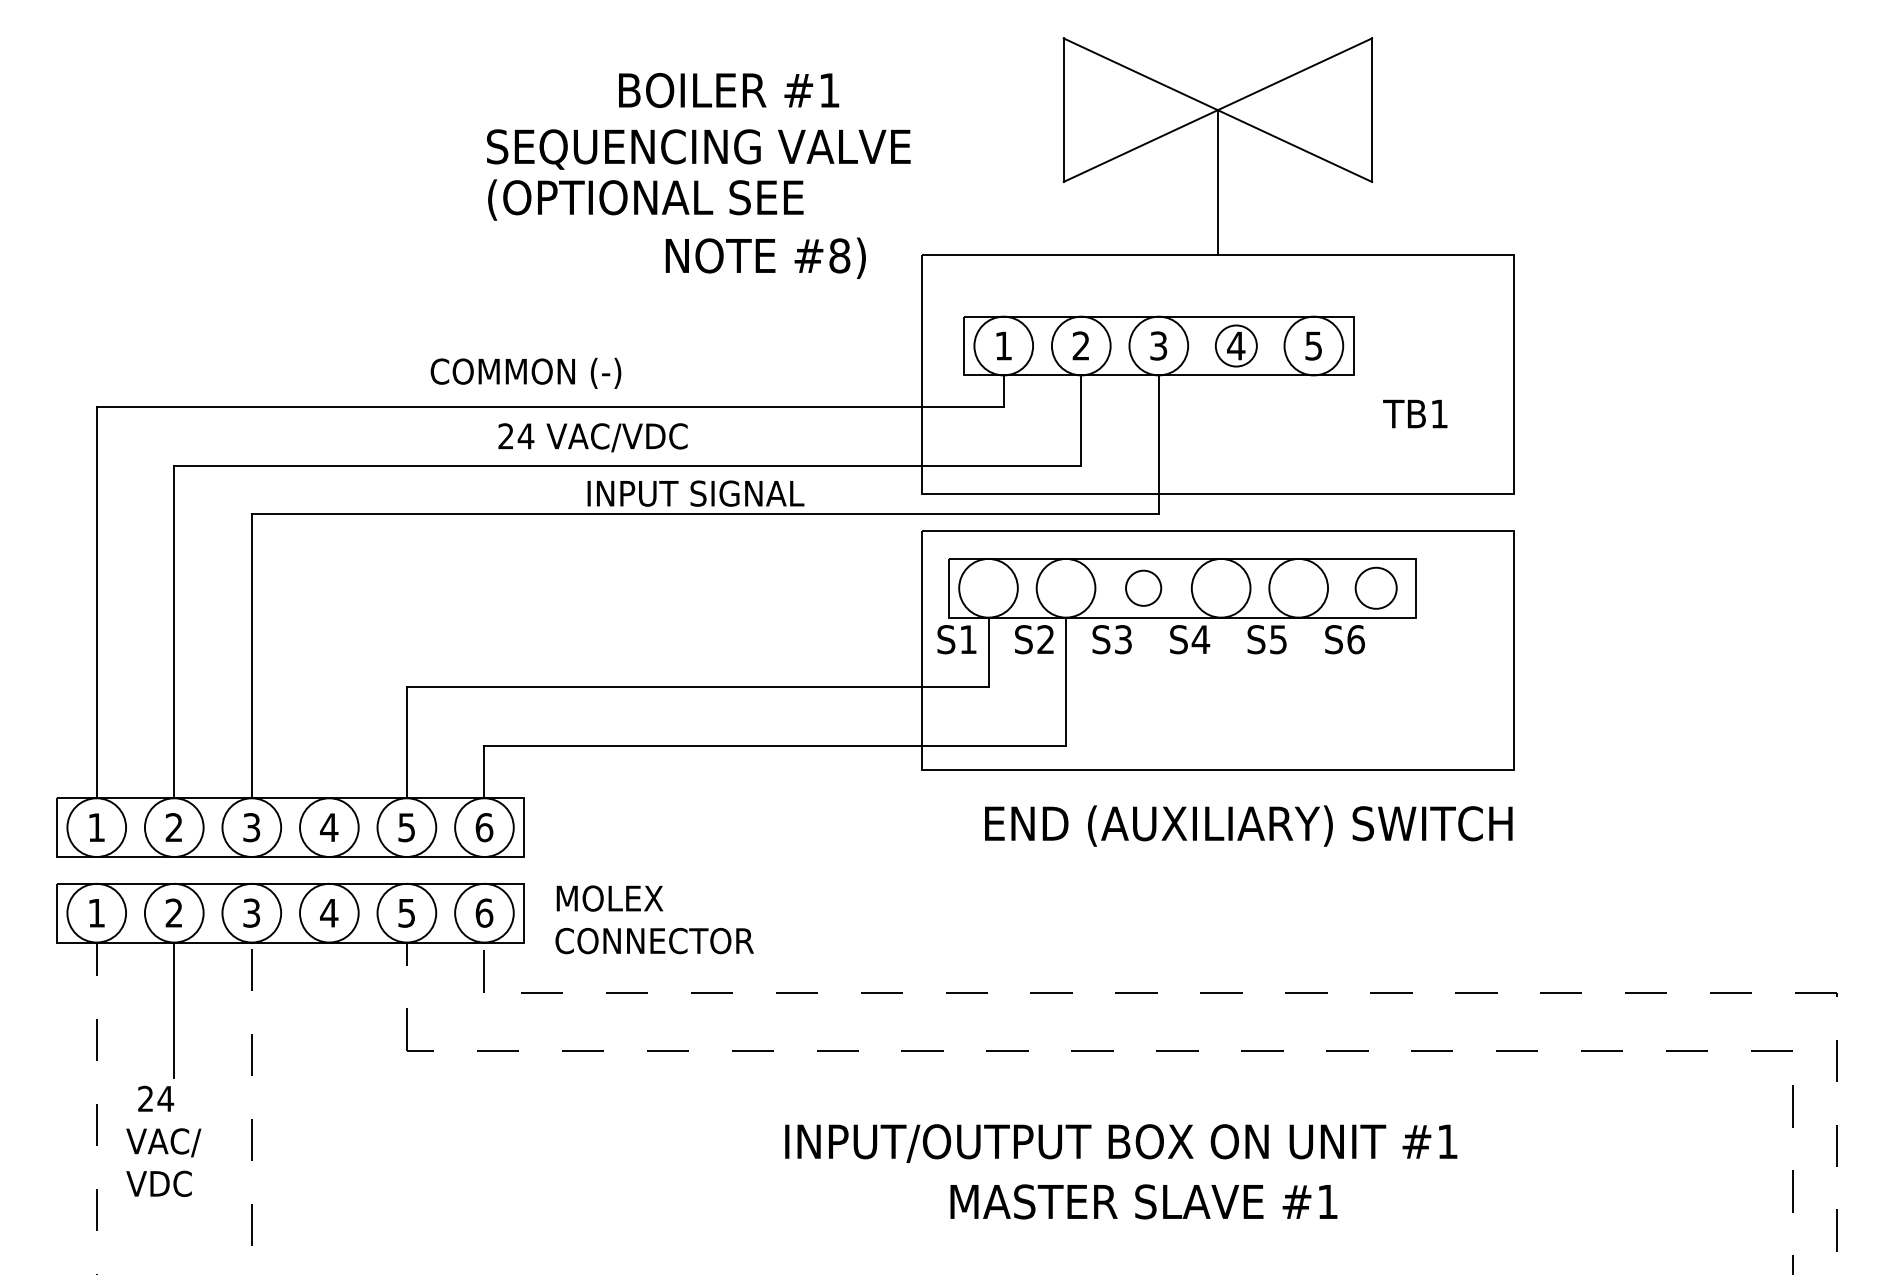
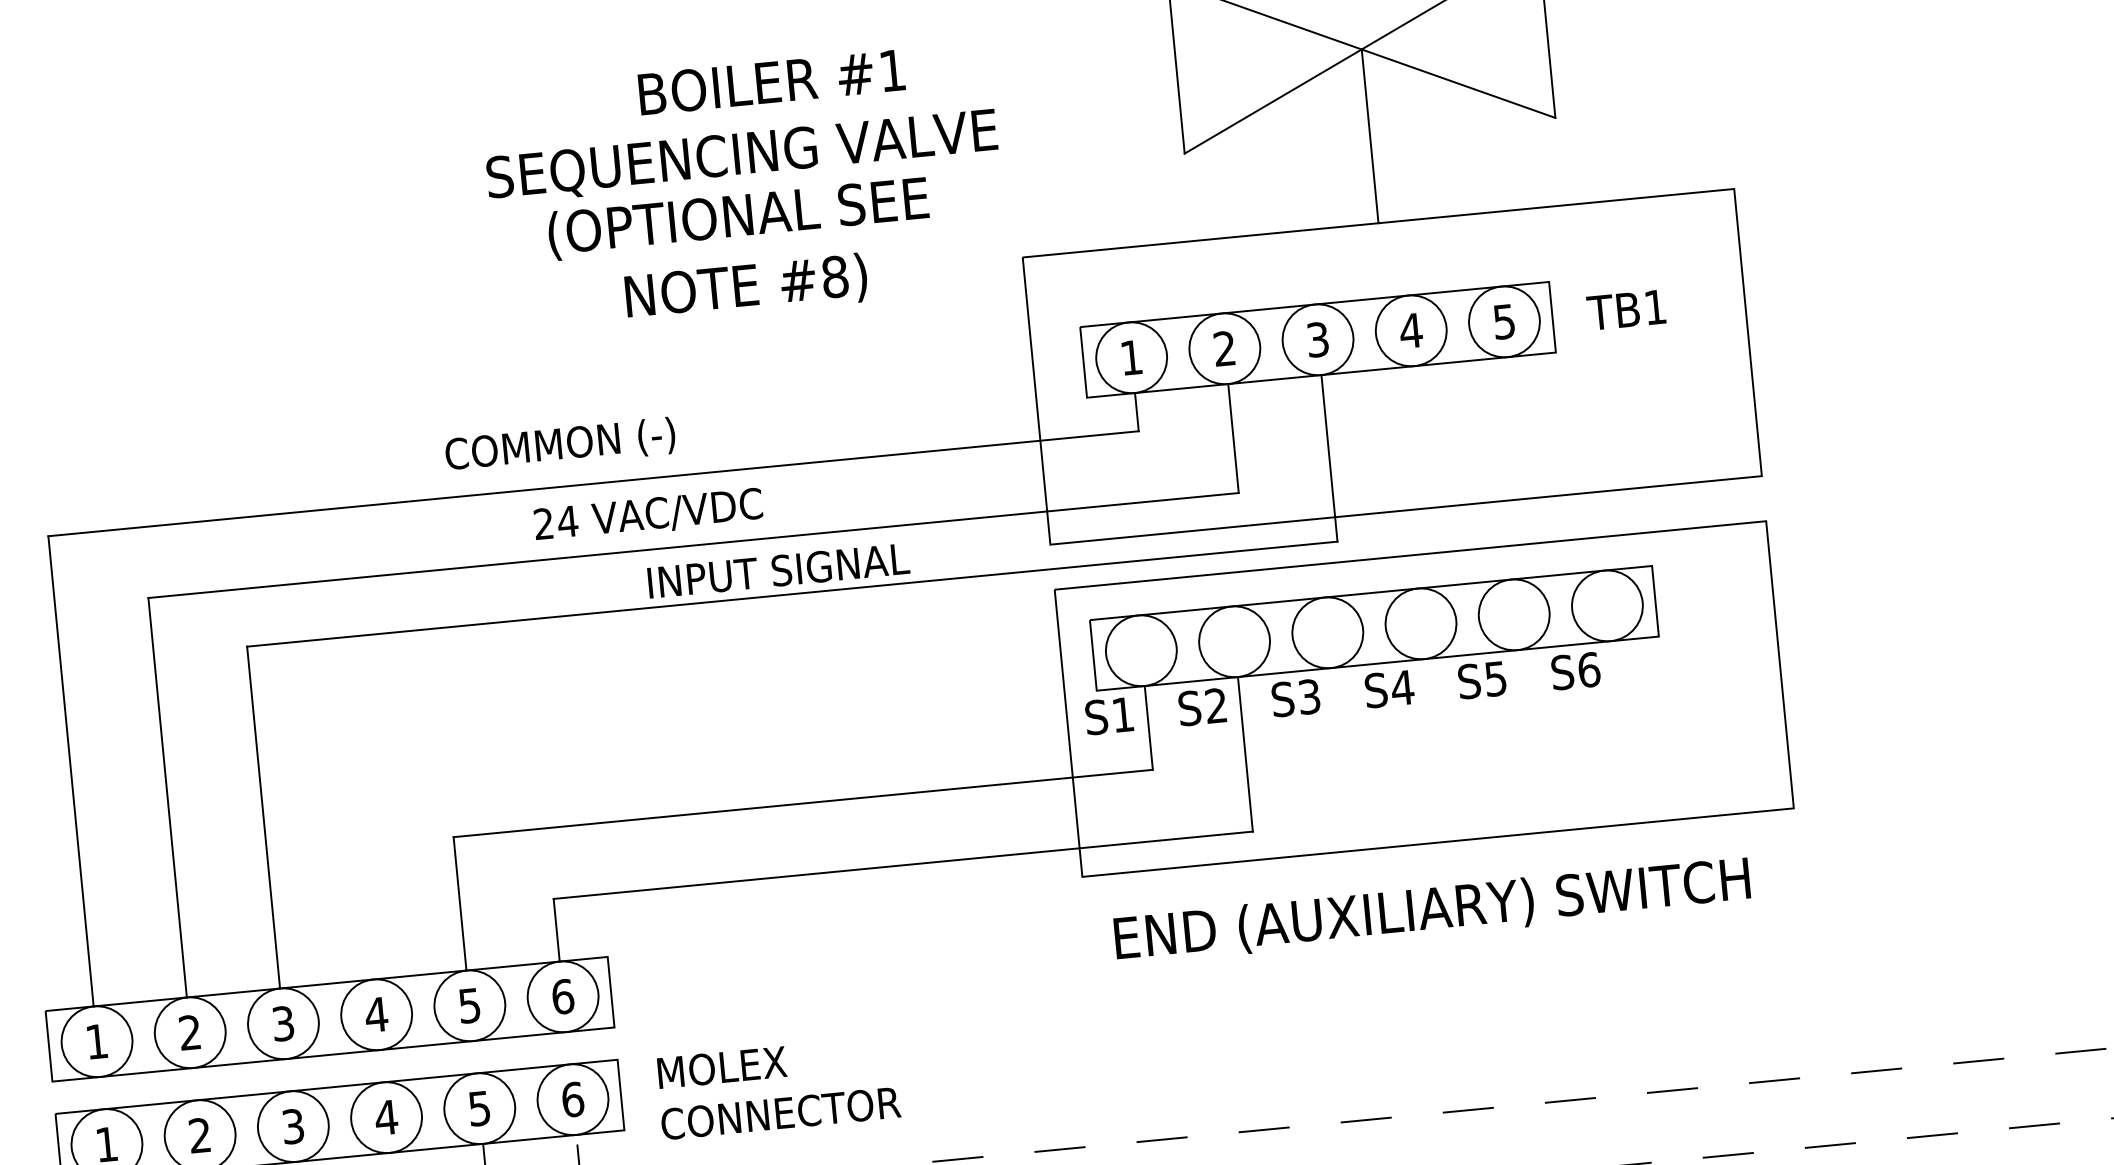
text: (645, 199) -> (738, 217), moved
text: (765, 257) -> (746, 287), moved
circle: (1236, 345) -> (1411, 330), size x1.43
text: (1415, 413) -> (1626, 309), moved
circle: (1143, 587) -> (1327, 631), size x1.67
circle: (1375, 587) -> (1606, 605), size x1.43
text: (1248, 825) -> (1432, 910), moved

